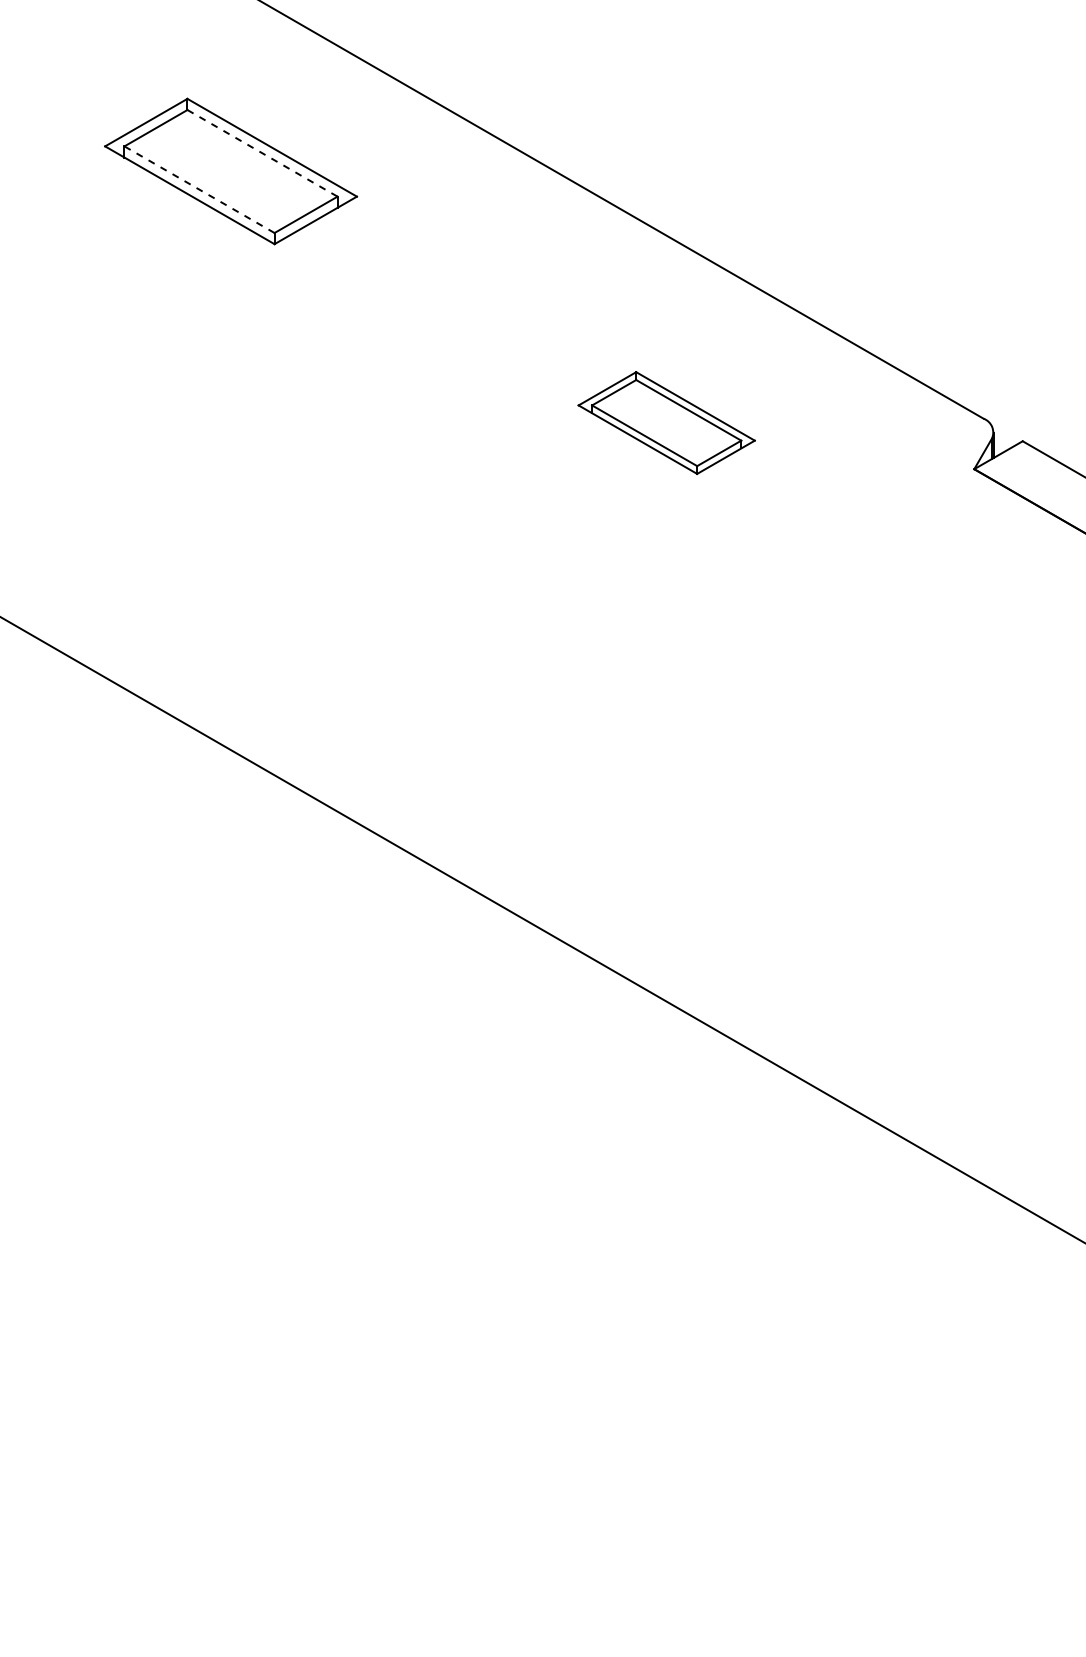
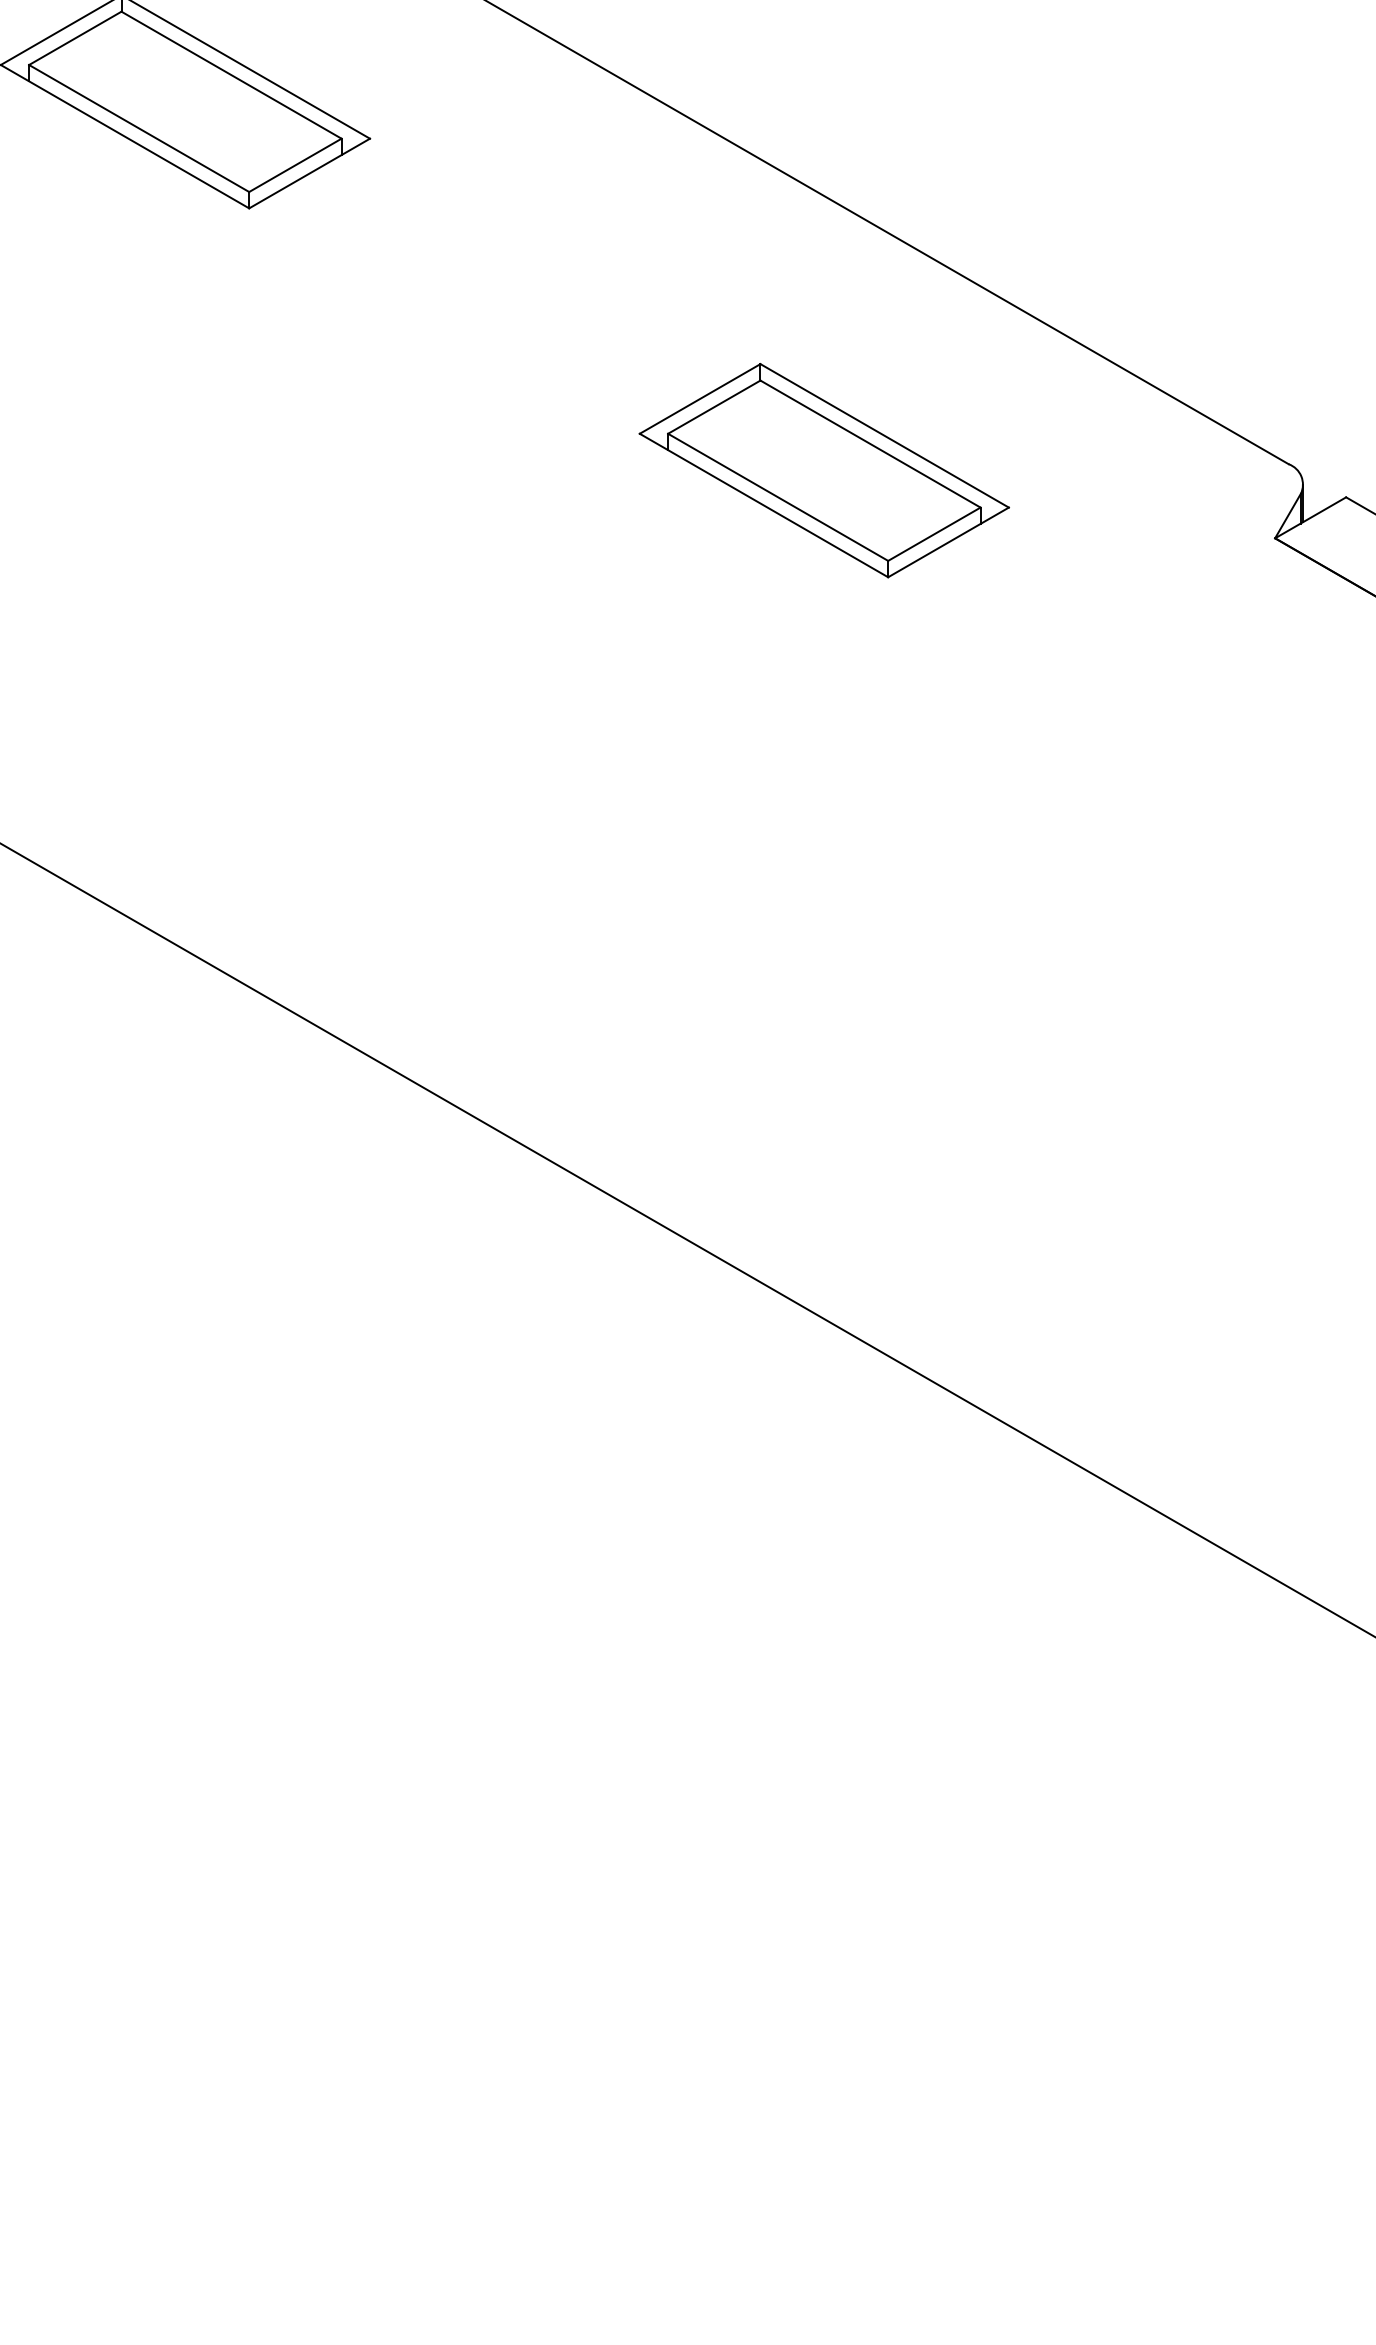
line: (262, 153) -> (231, 75), dashed -> solid
line: (199, 189) -> (139, 128), dashed -> solid
part: (666, 422) -> (823, 469), size x1.43

